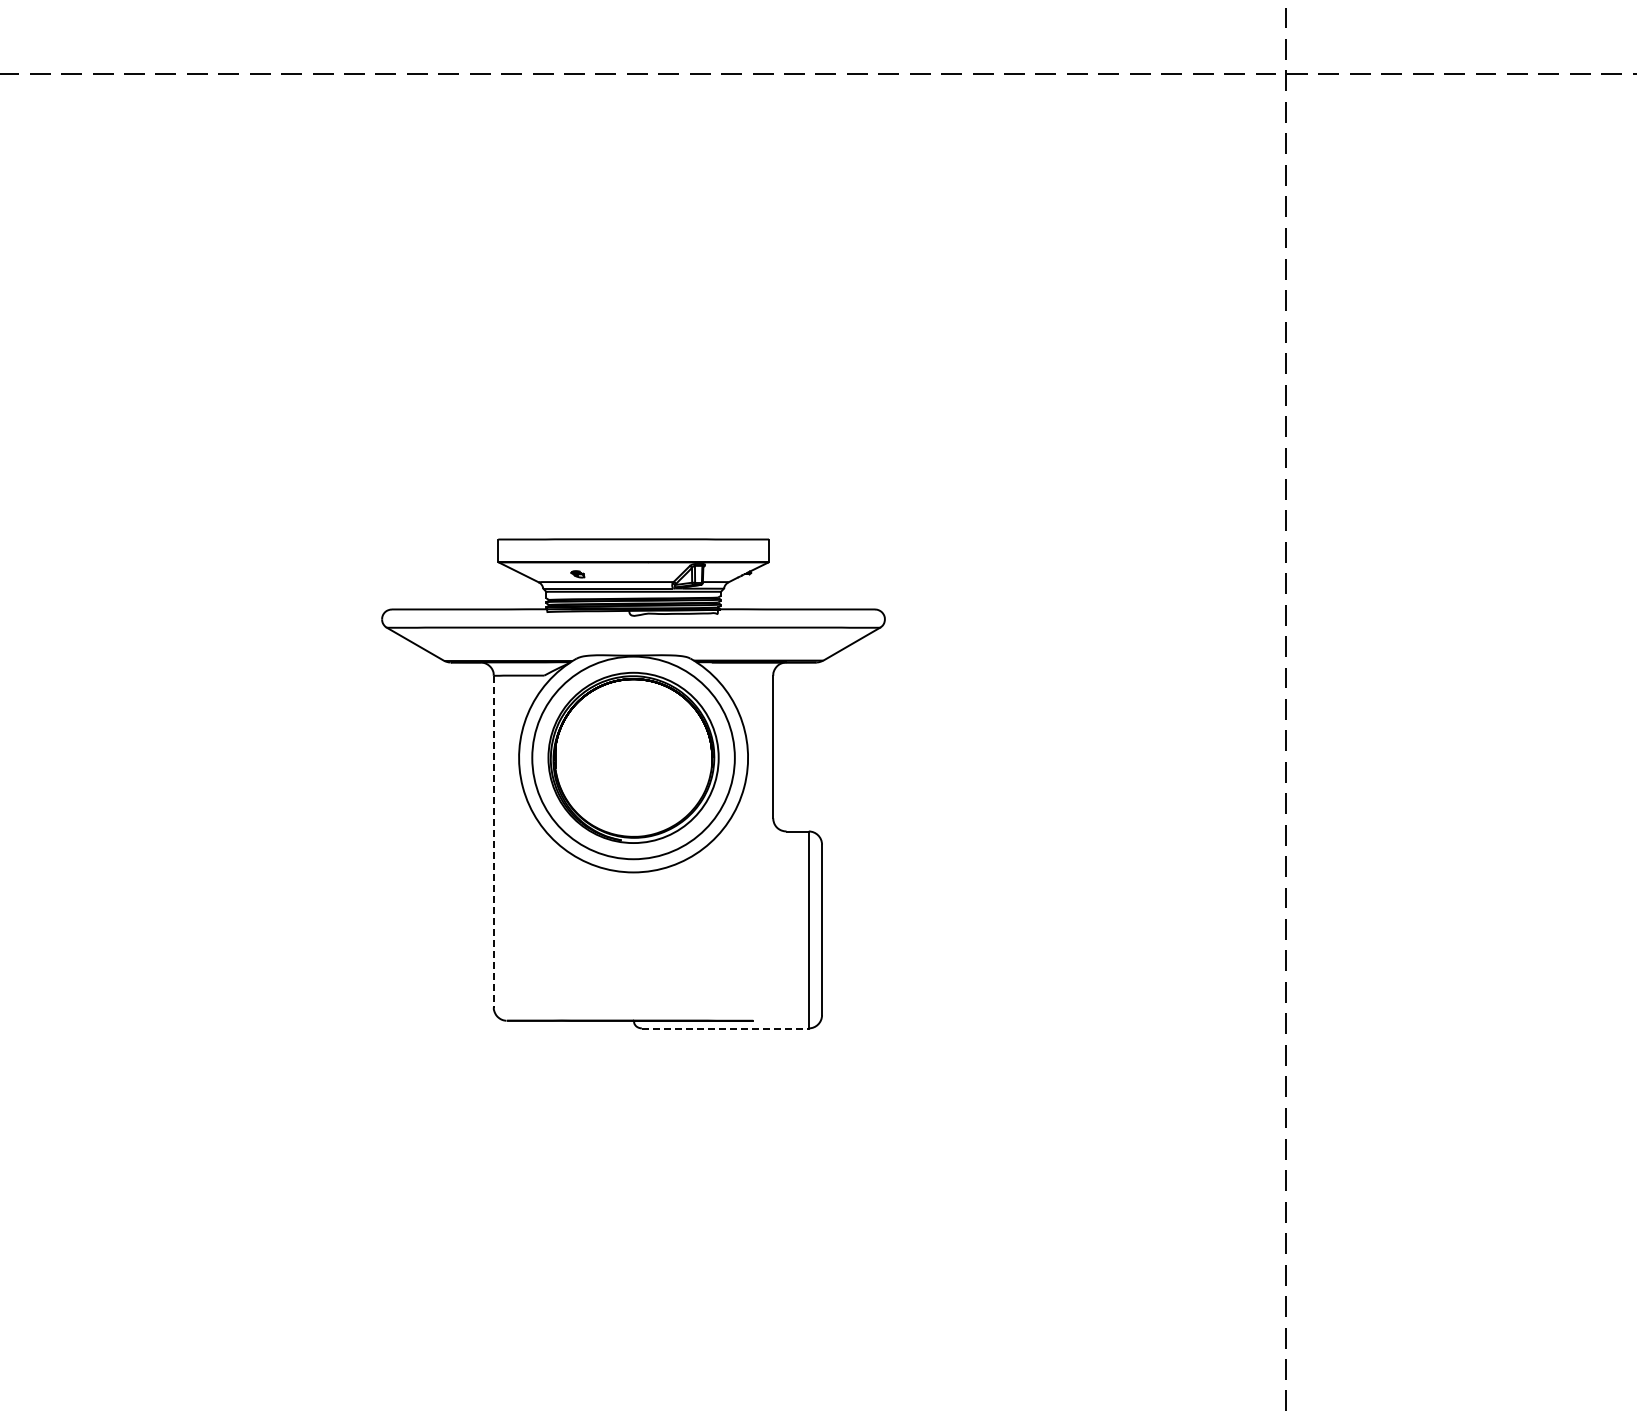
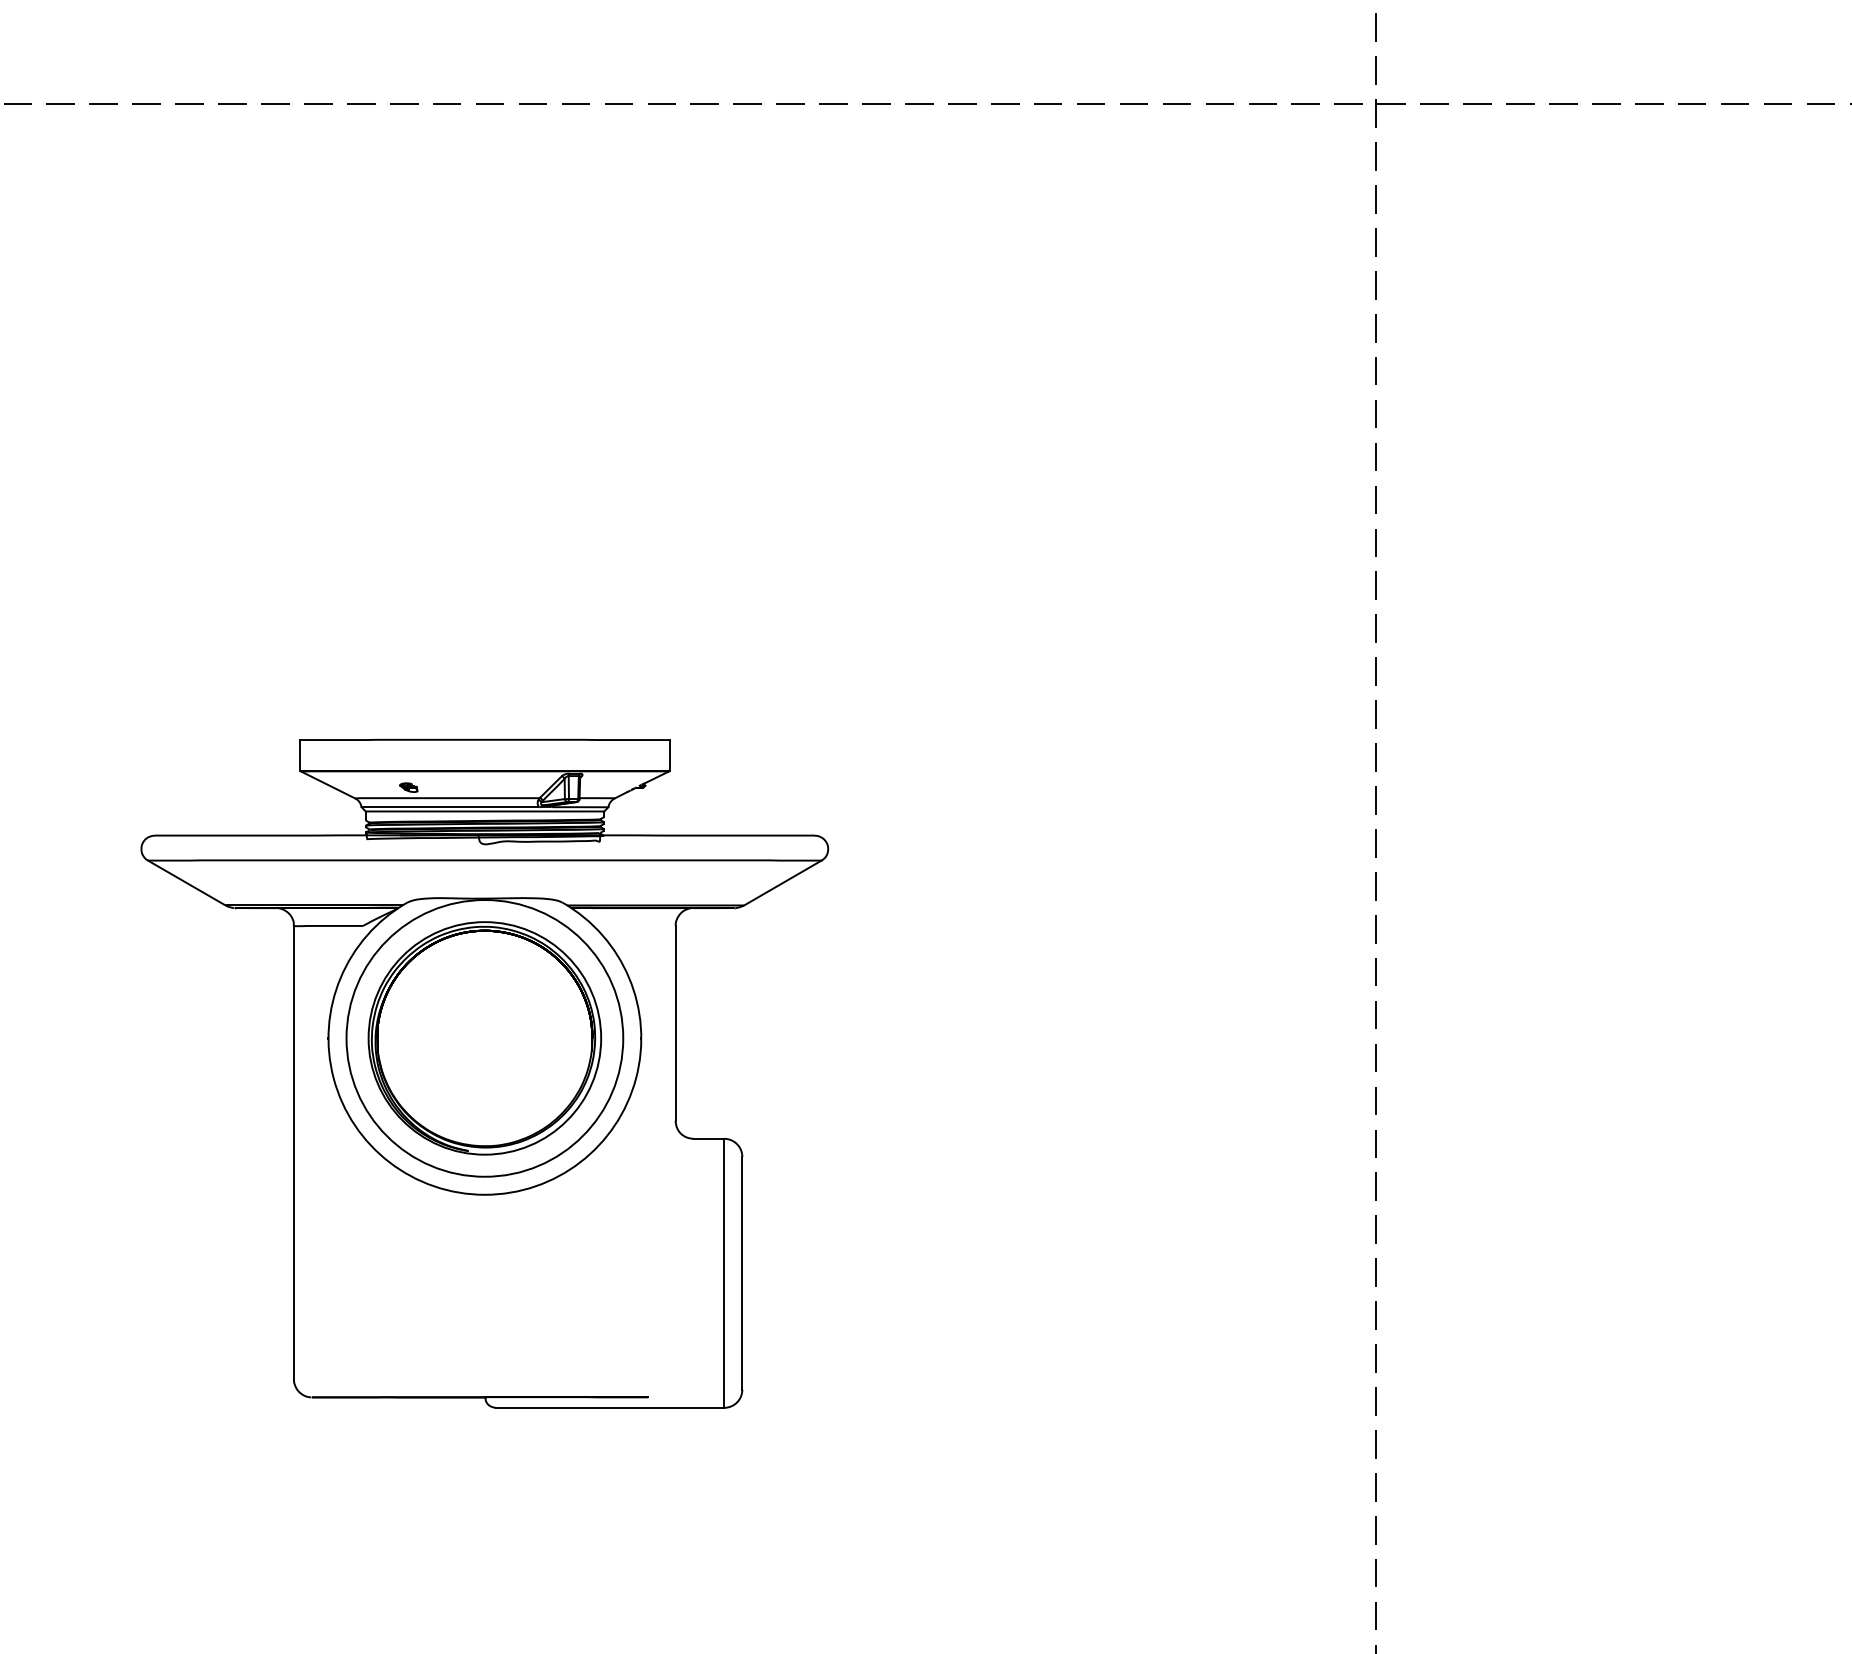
line: (493, 841) -> (293, 1152), dashed -> solid
line: (725, 1028) -> (610, 1407), dashed -> solid

